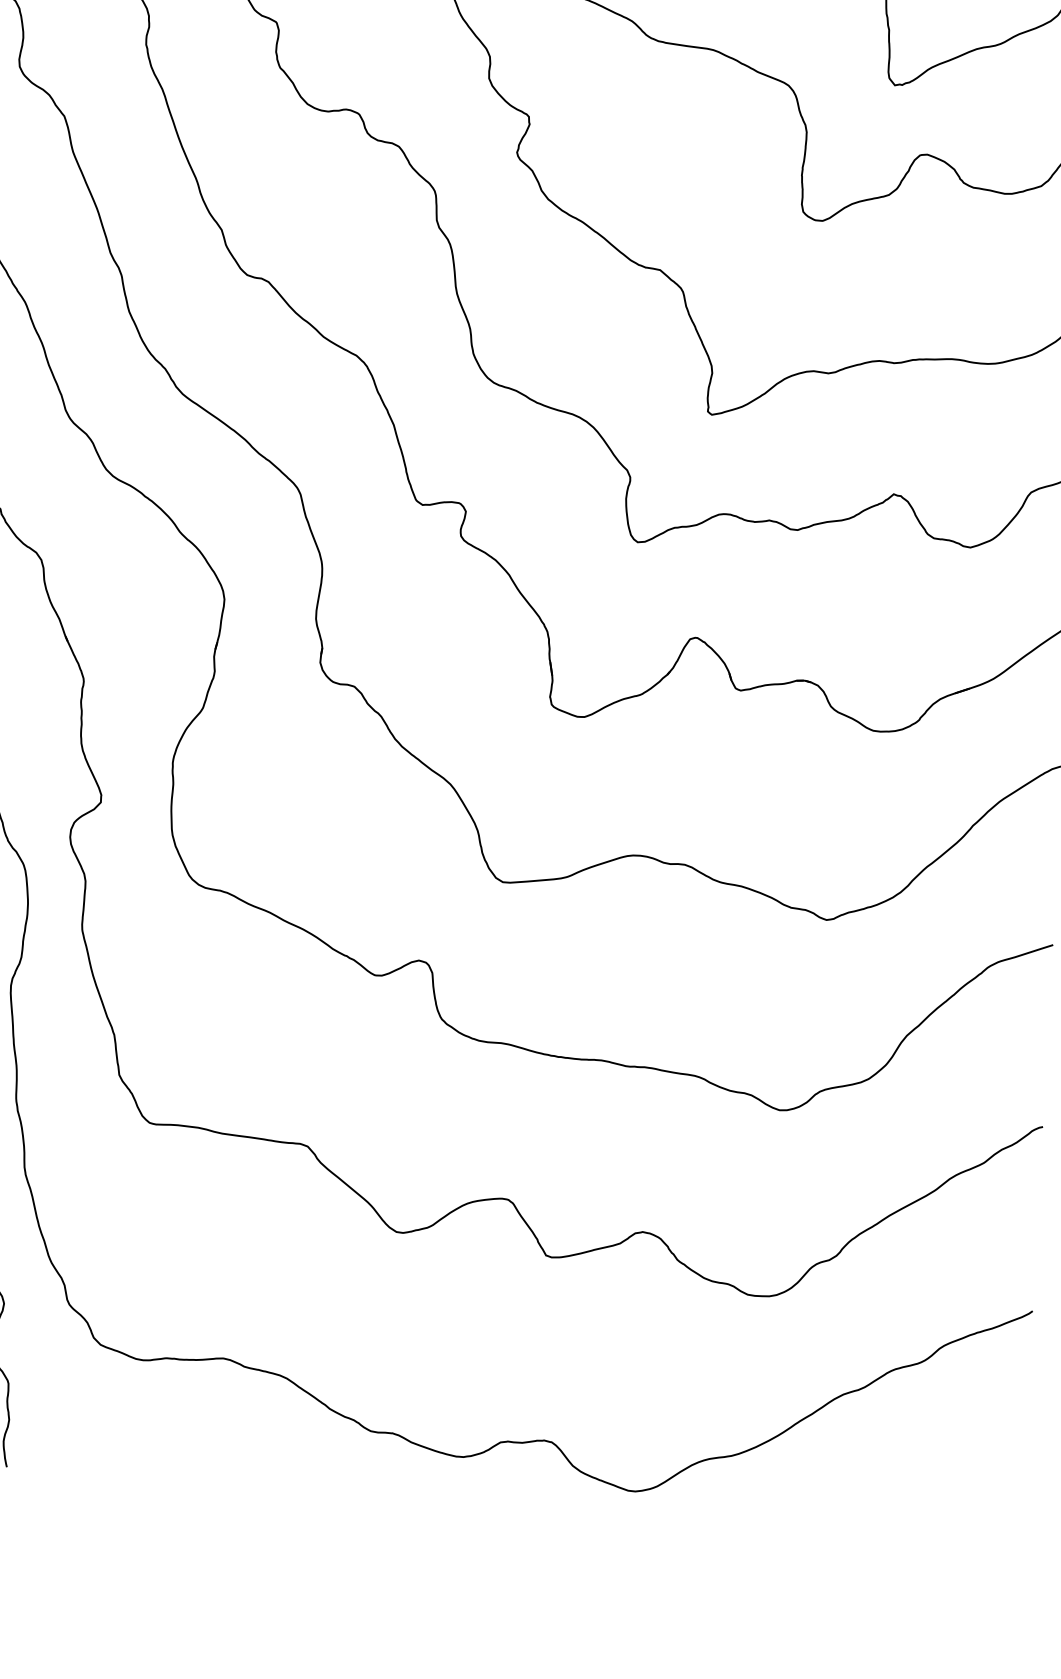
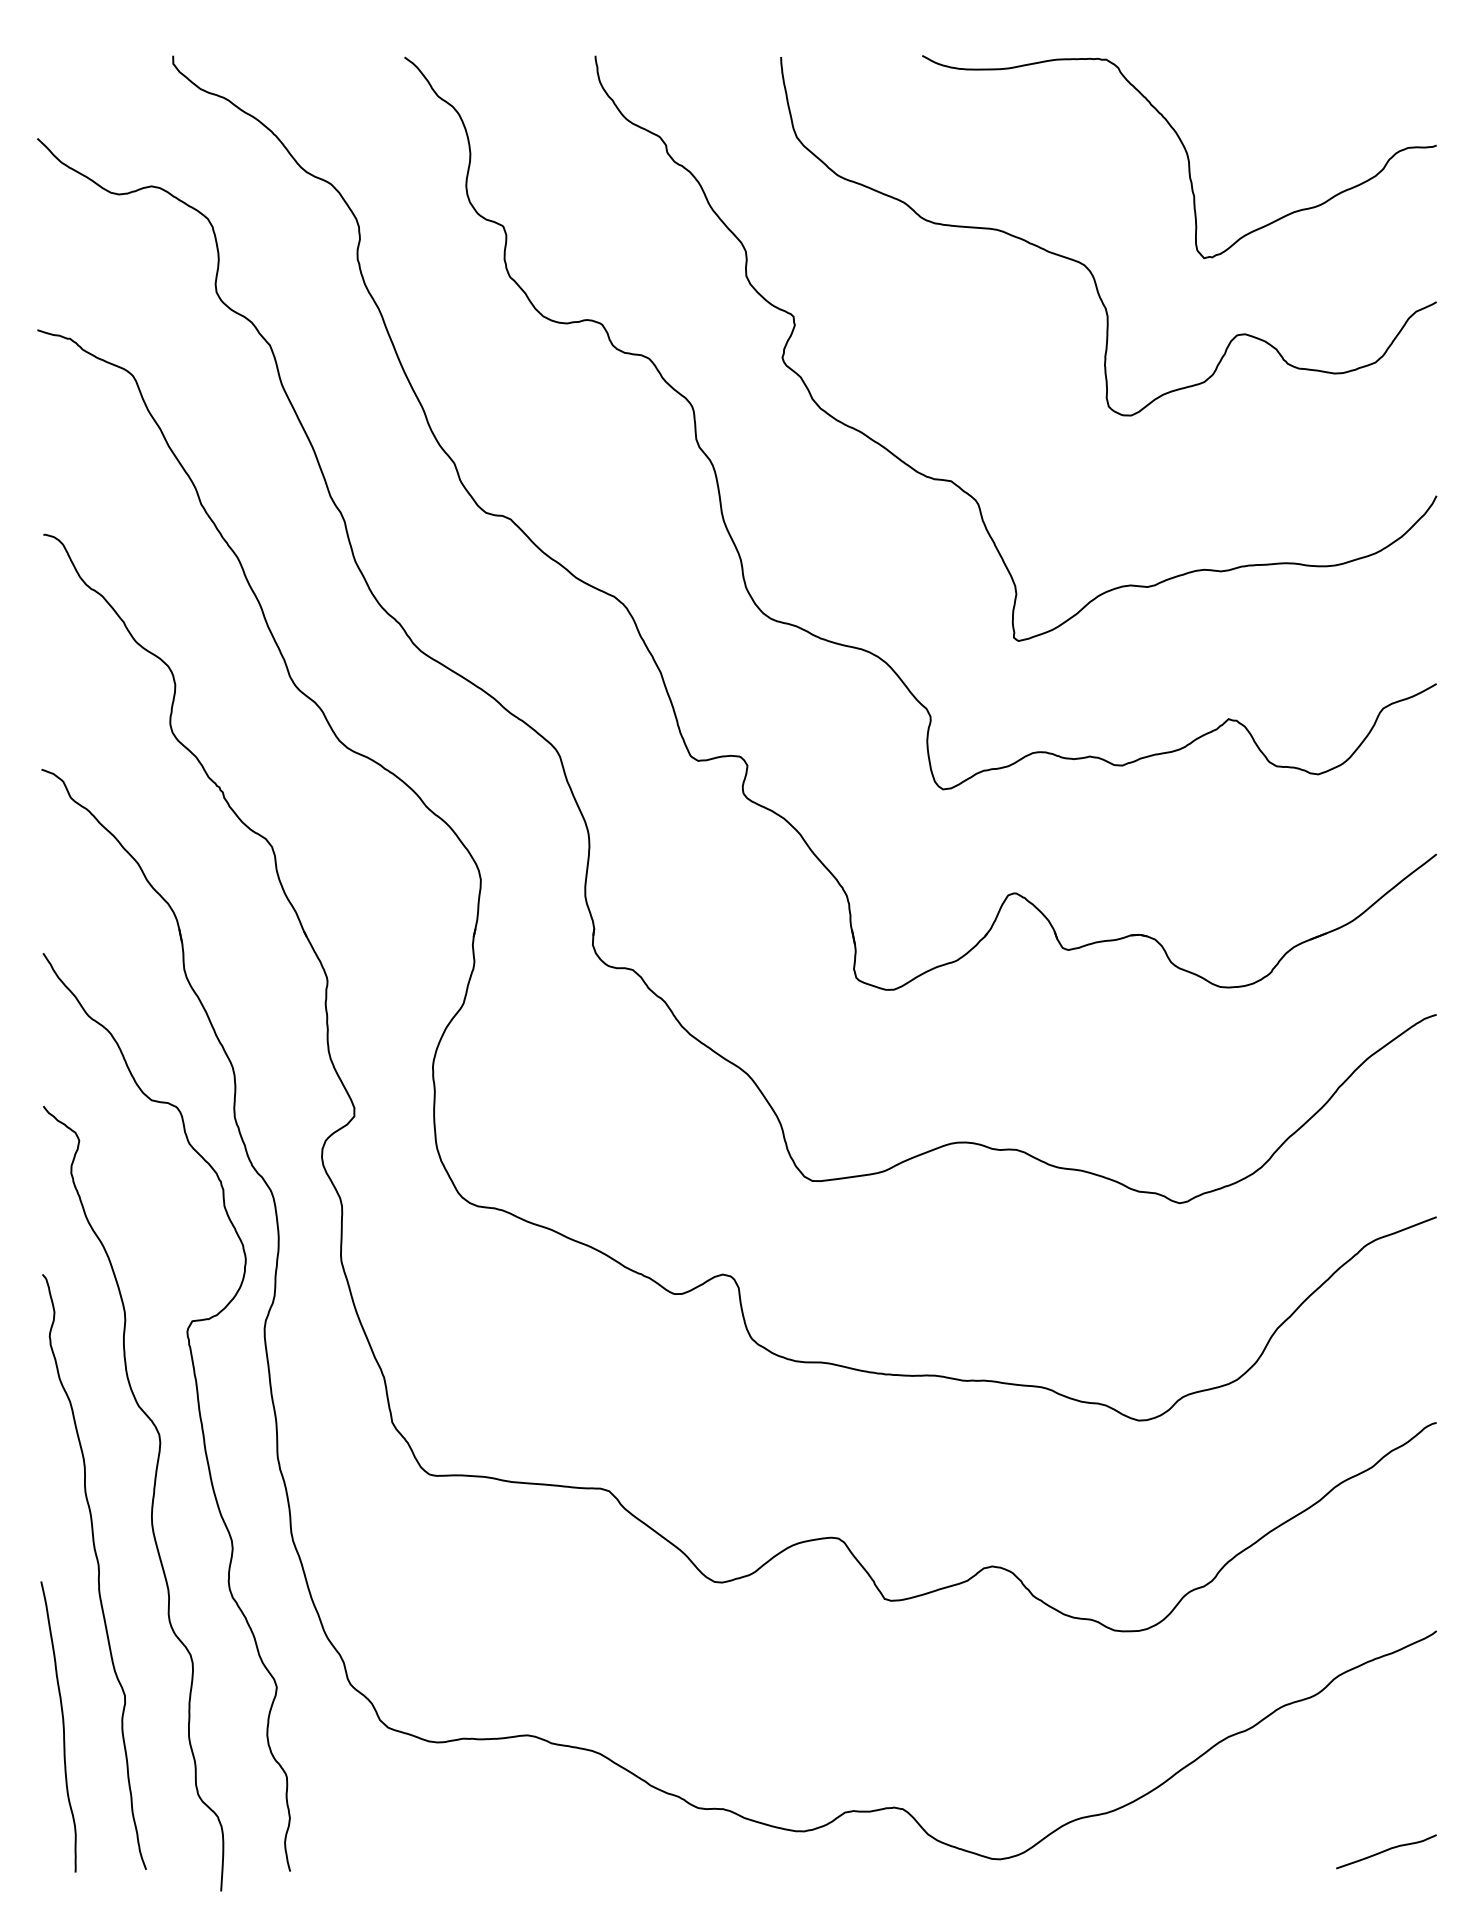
curve: (977, 1503) -> (1386, 1851), added

